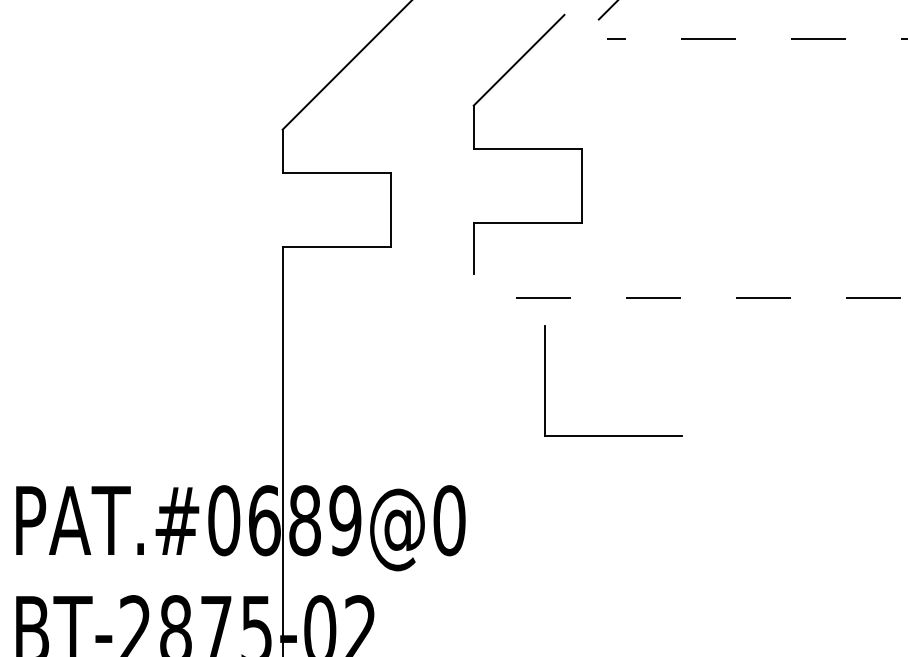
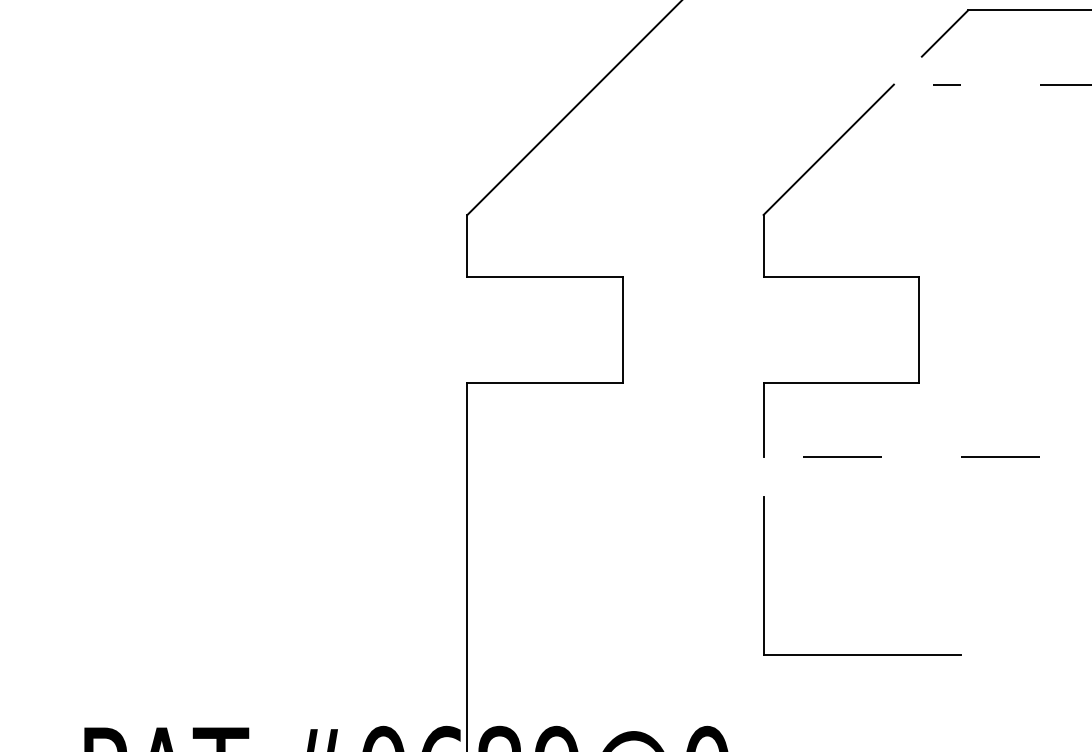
part: (527, 143) -> (840, 269), moved
part: (613, 435) -> (862, 654), moved

